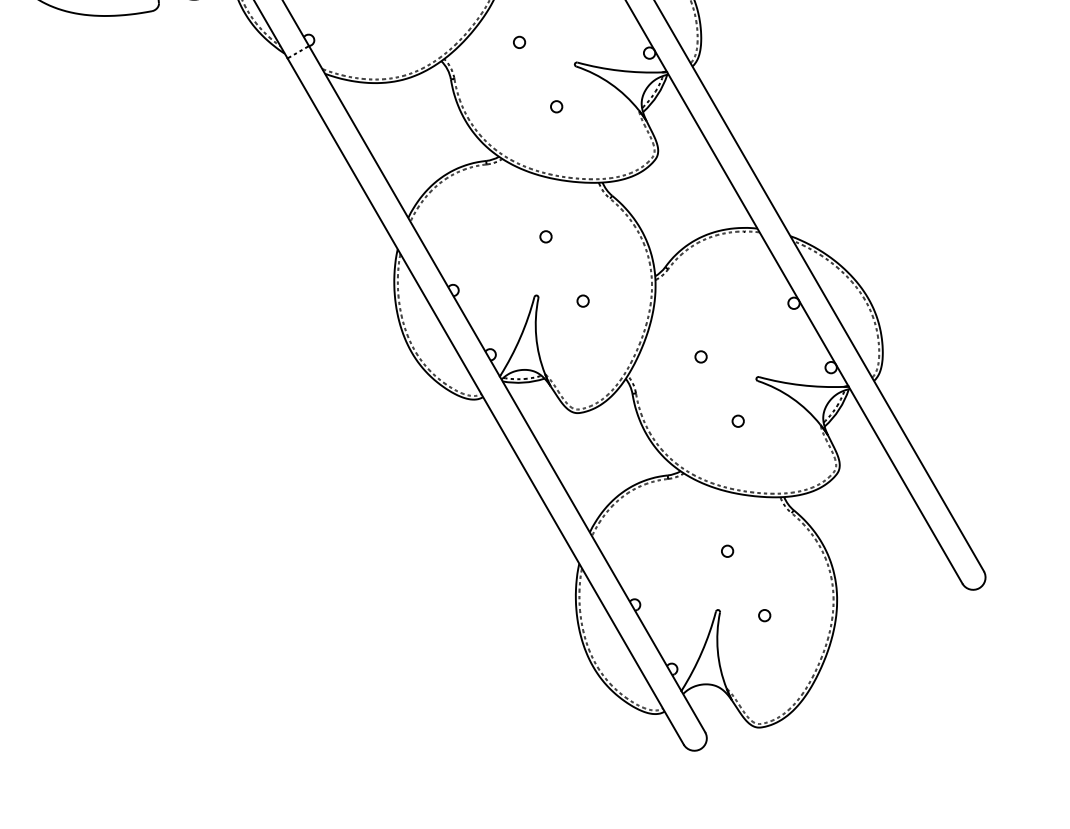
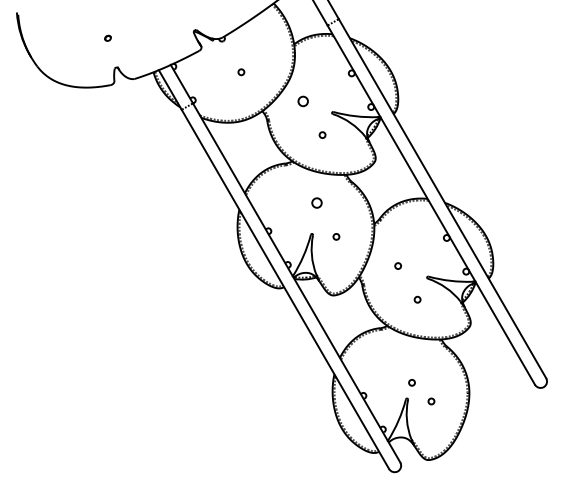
circle: (518, 42) -> (302, 101), size x1.6
circle: (545, 237) -> (316, 203), size x1.6
circle: (726, 550) -> (411, 382), moved

